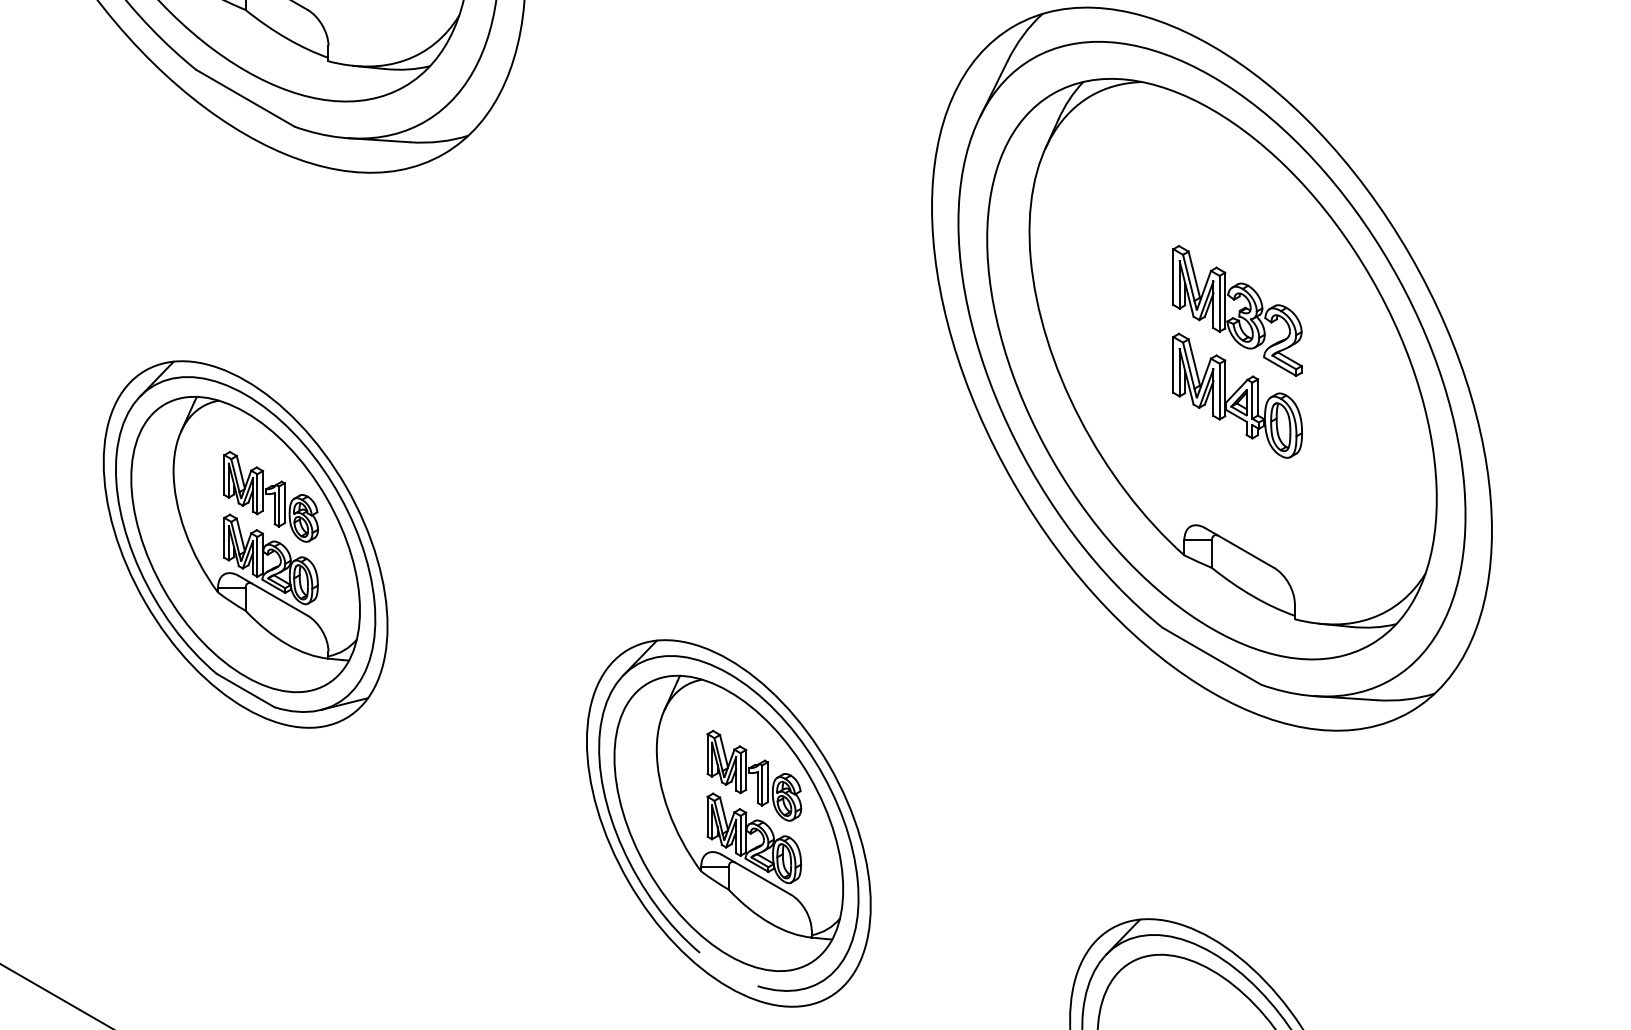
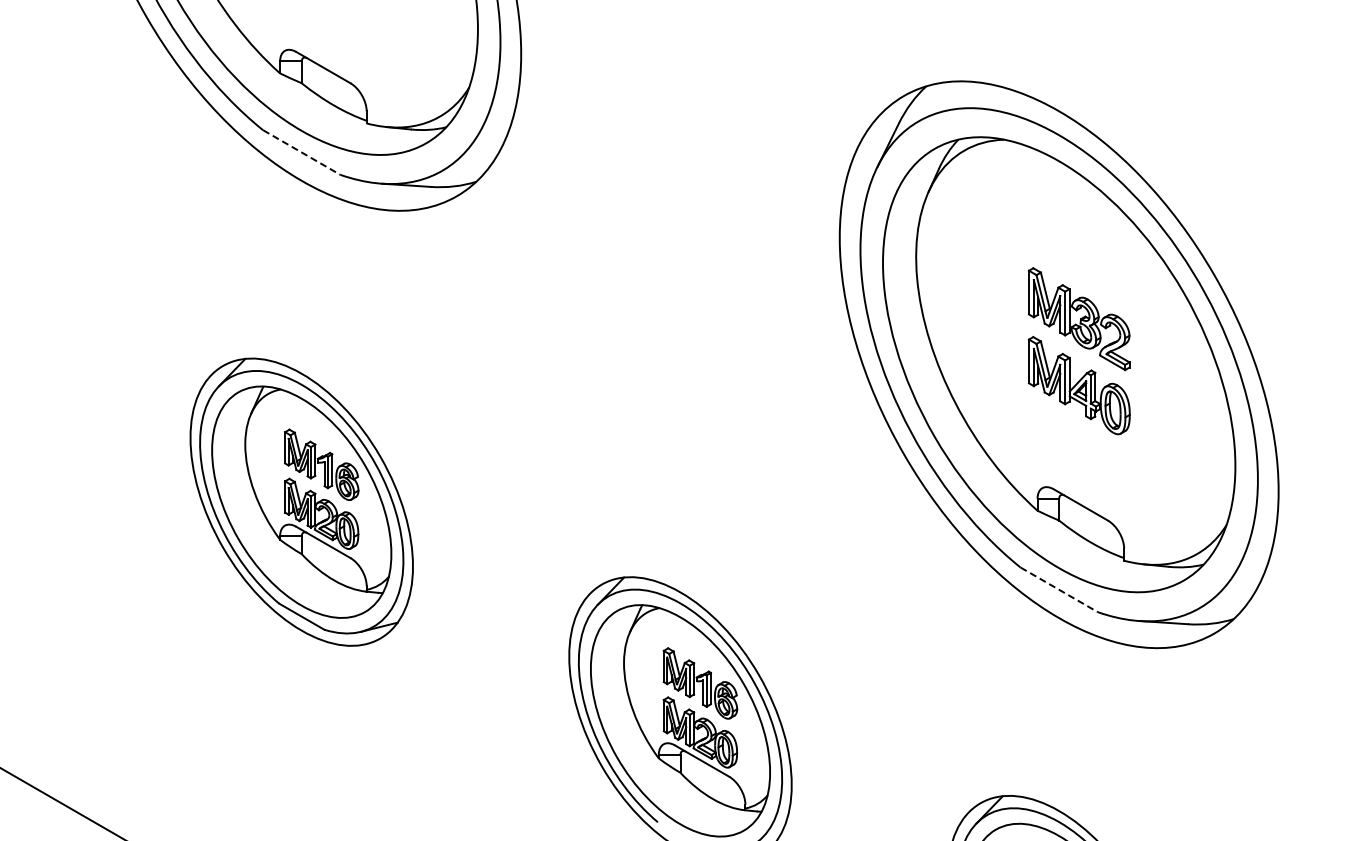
line: (245, 98) -> (301, 152), solid -> dashed
line: (1212, 655) -> (1059, 589), solid -> dashed

